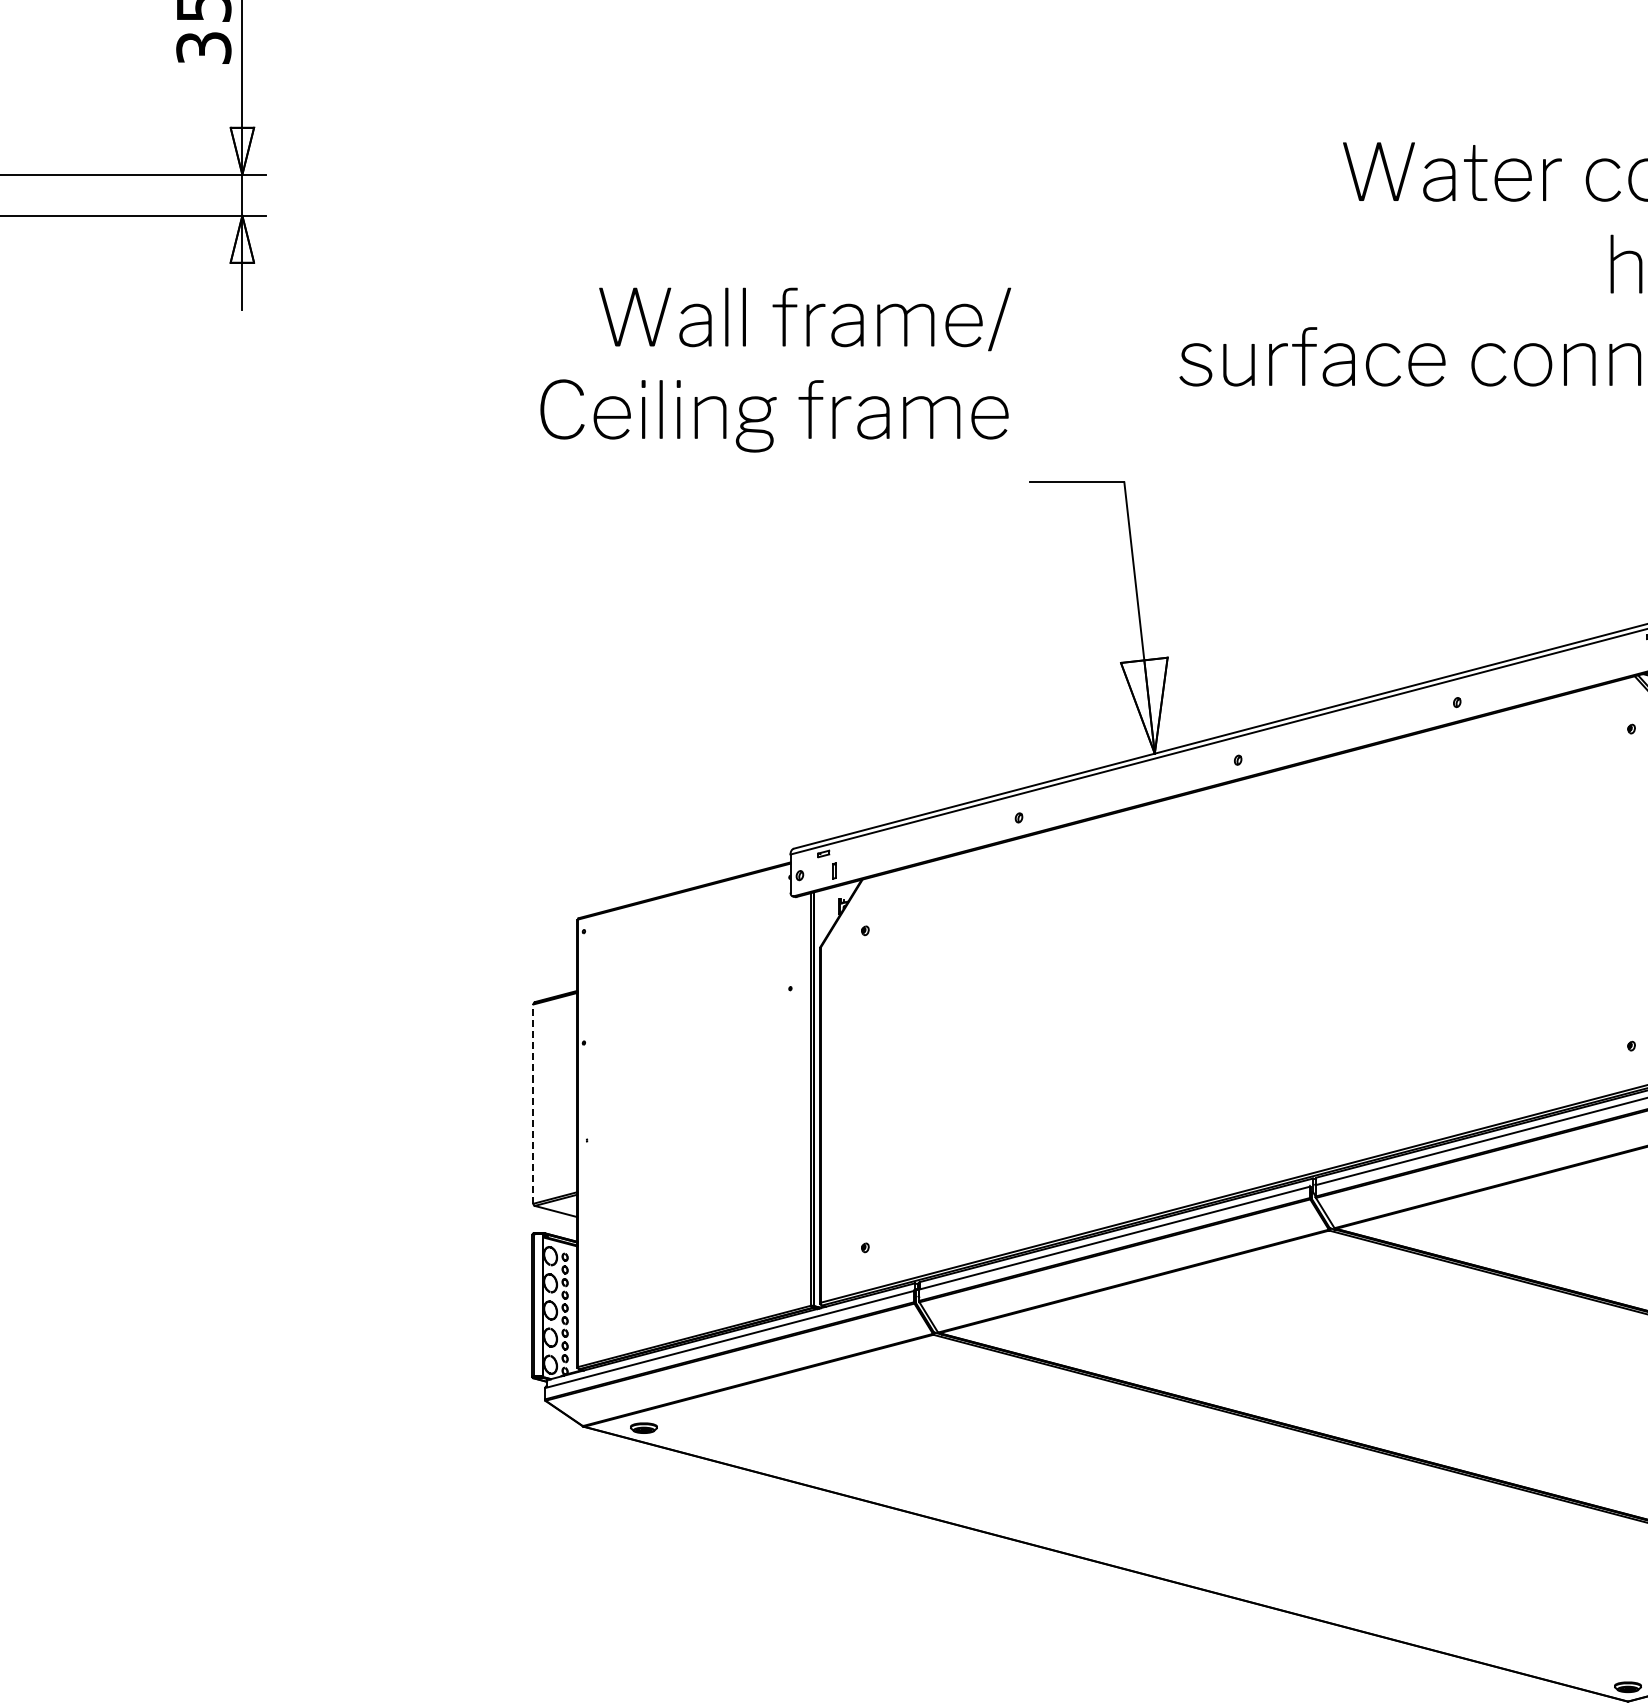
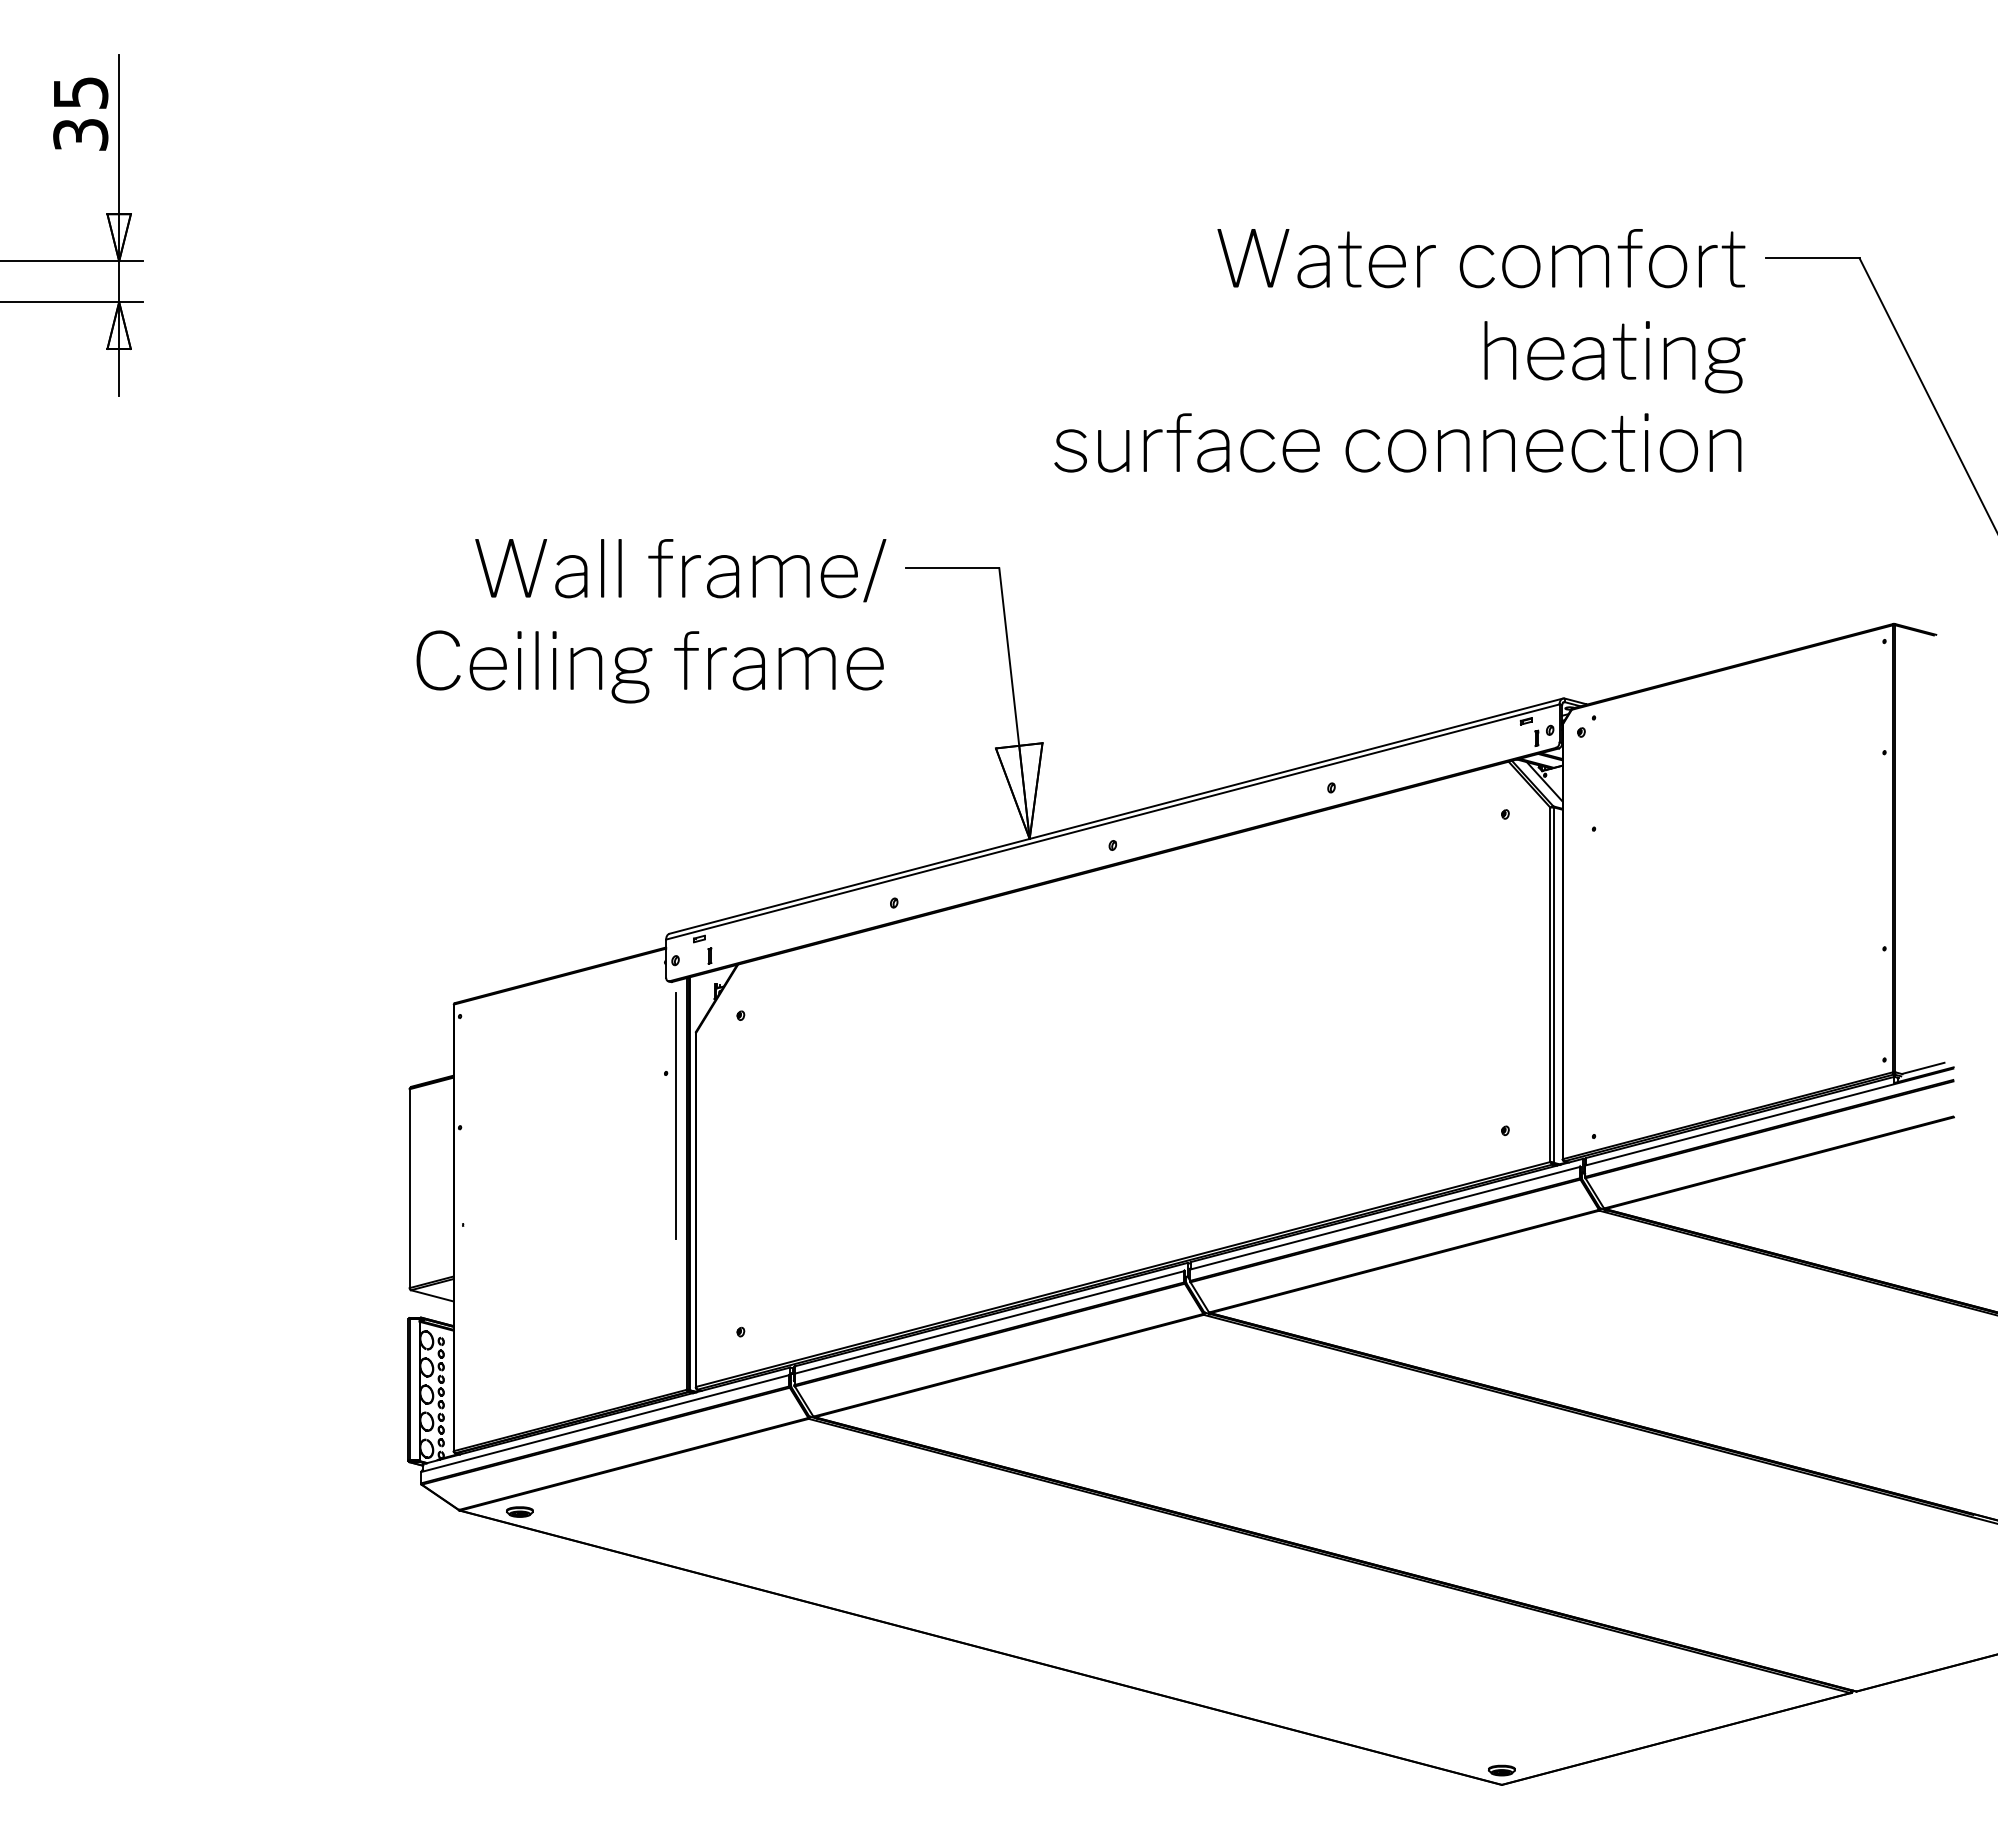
text: (775, 370) -> (651, 621), moved
line: (800, 1031) -> (676, 1116), added
line: (533, 1103) -> (409, 1188), dashed -> solid

